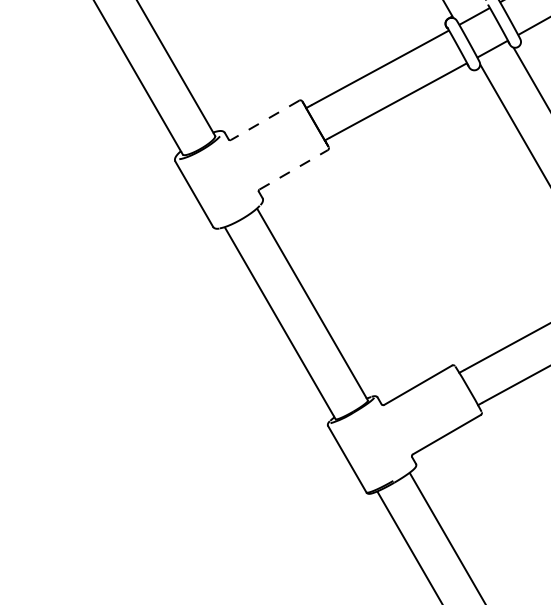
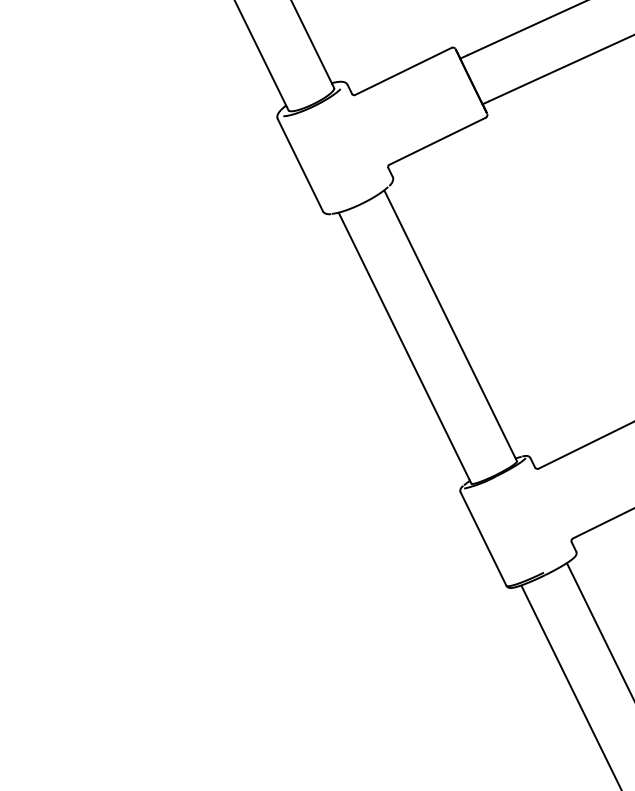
line: (264, 120) -> (402, 71), dashed -> solid
line: (294, 169) -> (438, 140), dashed -> solid

